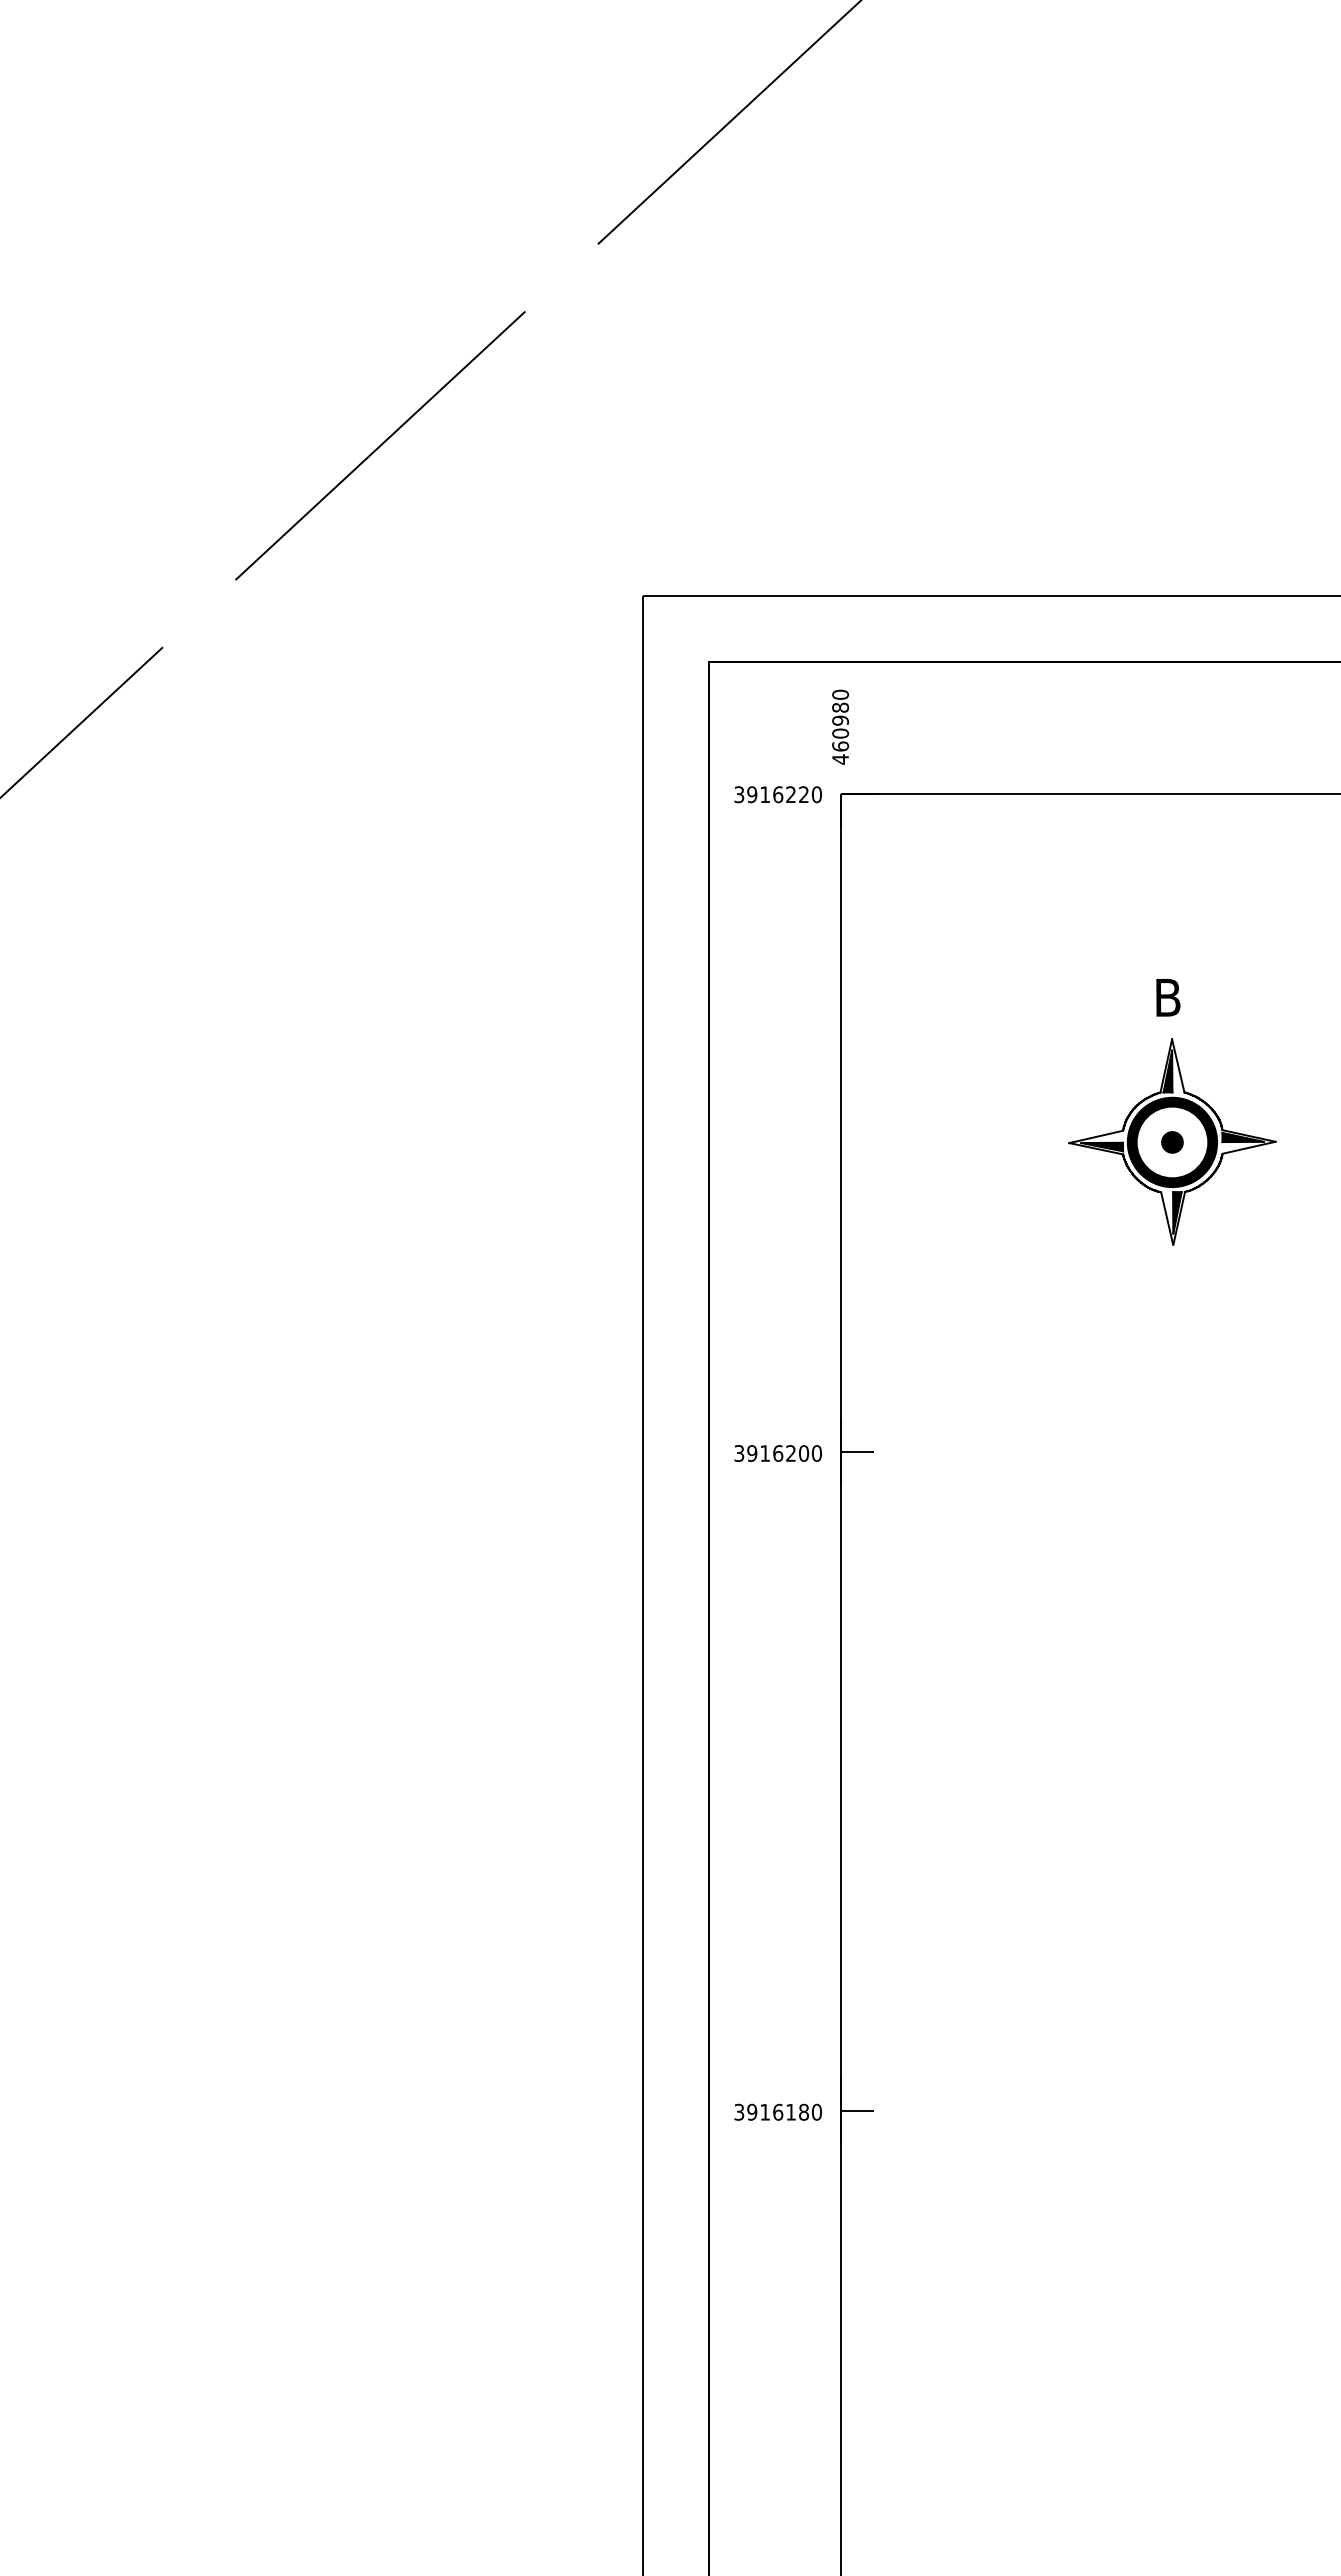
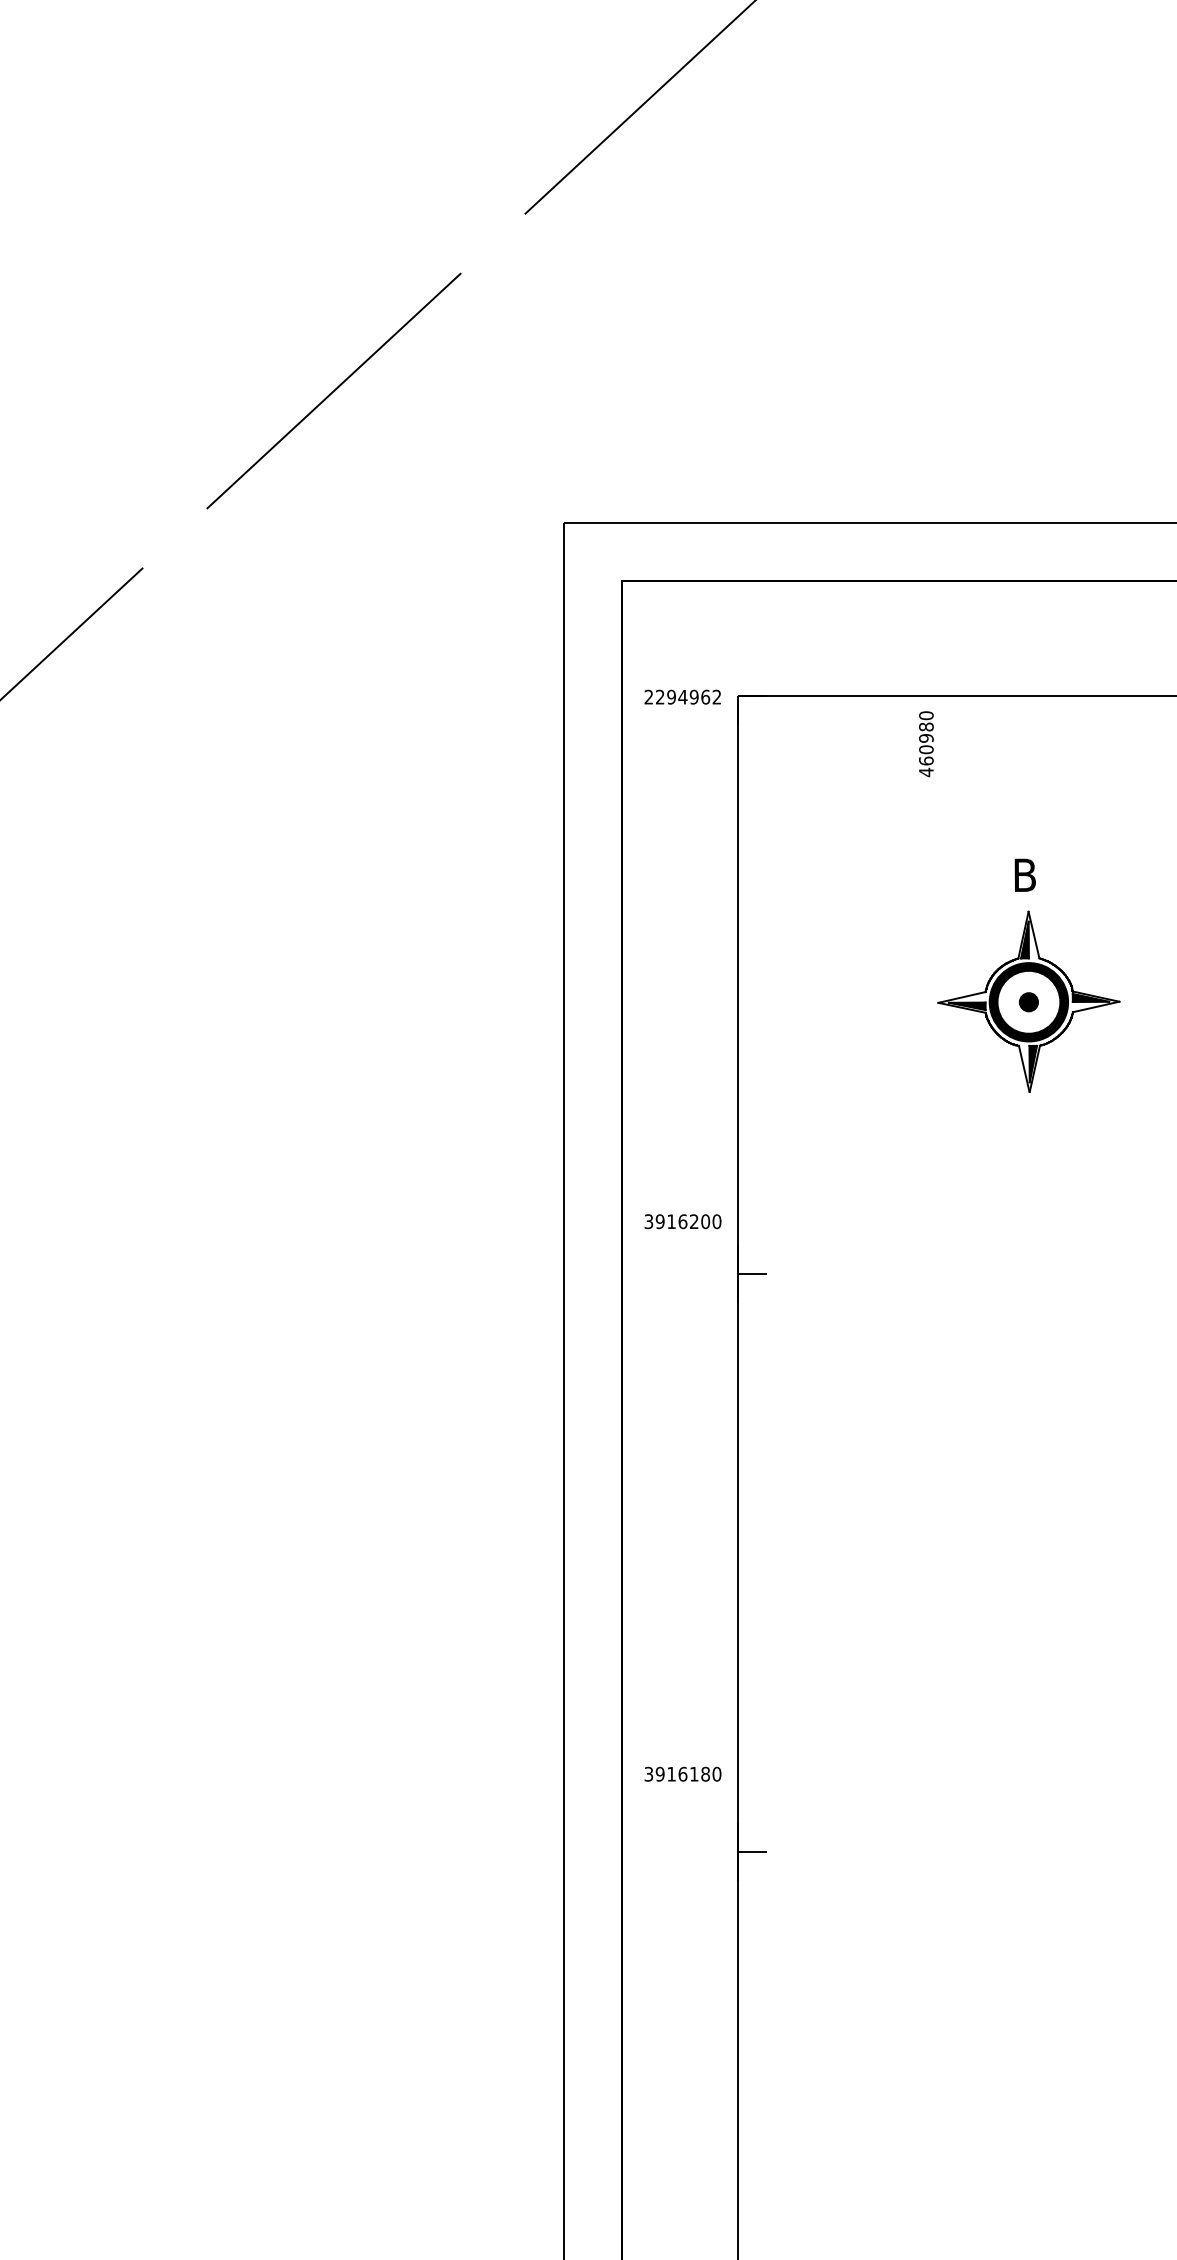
text: (840, 726) -> (926, 743), moved
text: (777, 794) -> (682, 697), 3916220 -> 2294962
text: (777, 1453) -> (682, 1221), moved
text: (777, 2111) -> (682, 1773), moved

